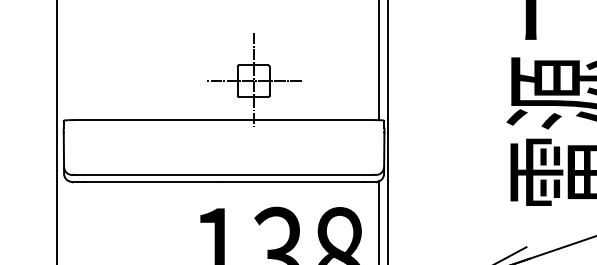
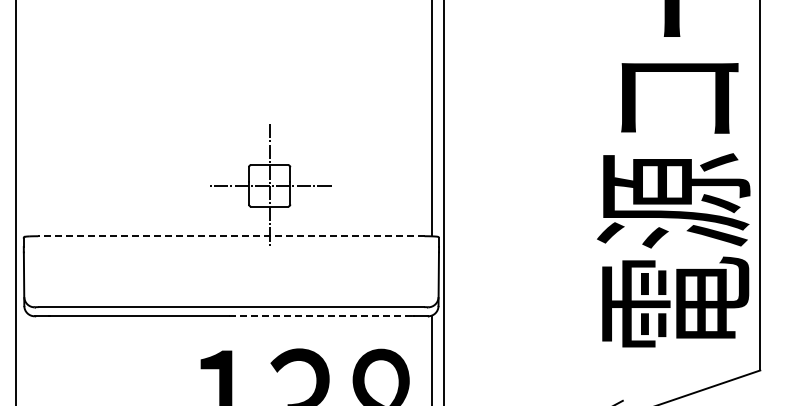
line: (223, 120) -> (230, 236), solid -> dashed
line: (292, 182) -> (320, 316), solid -> dashed

